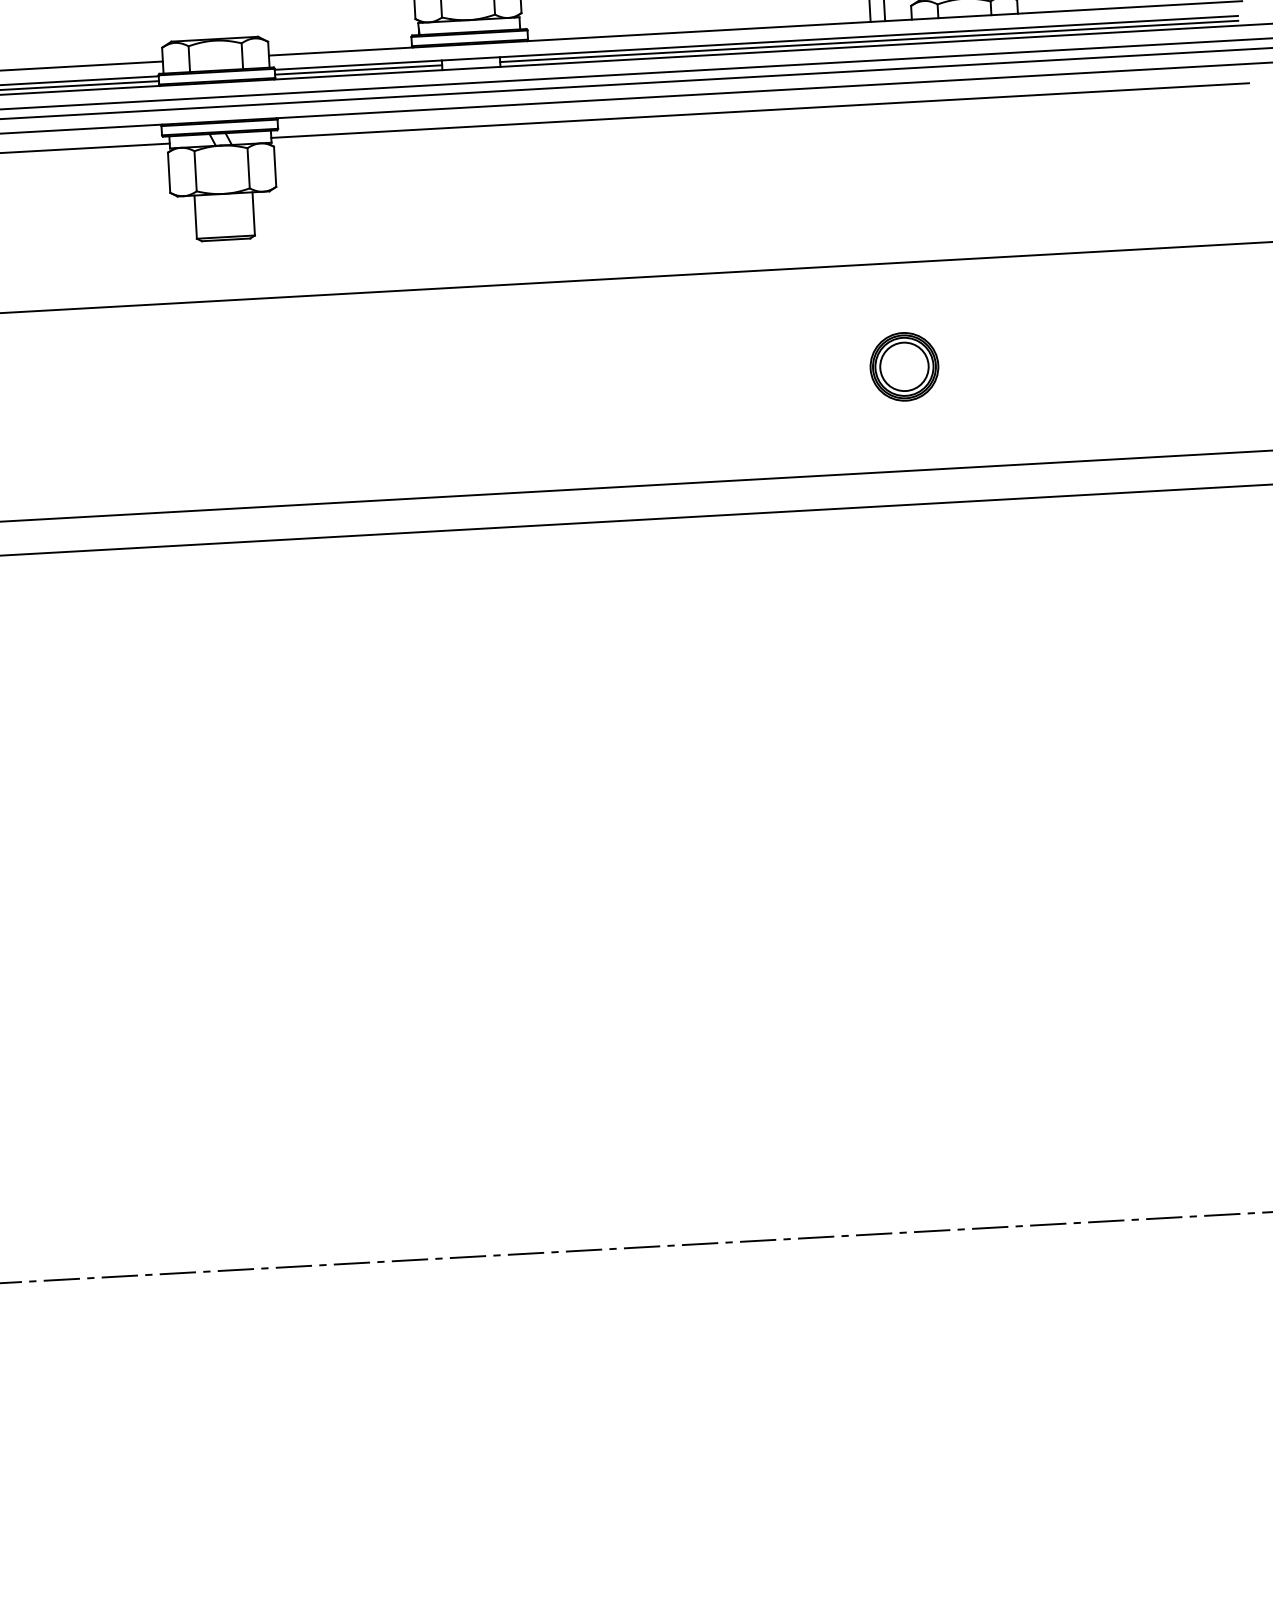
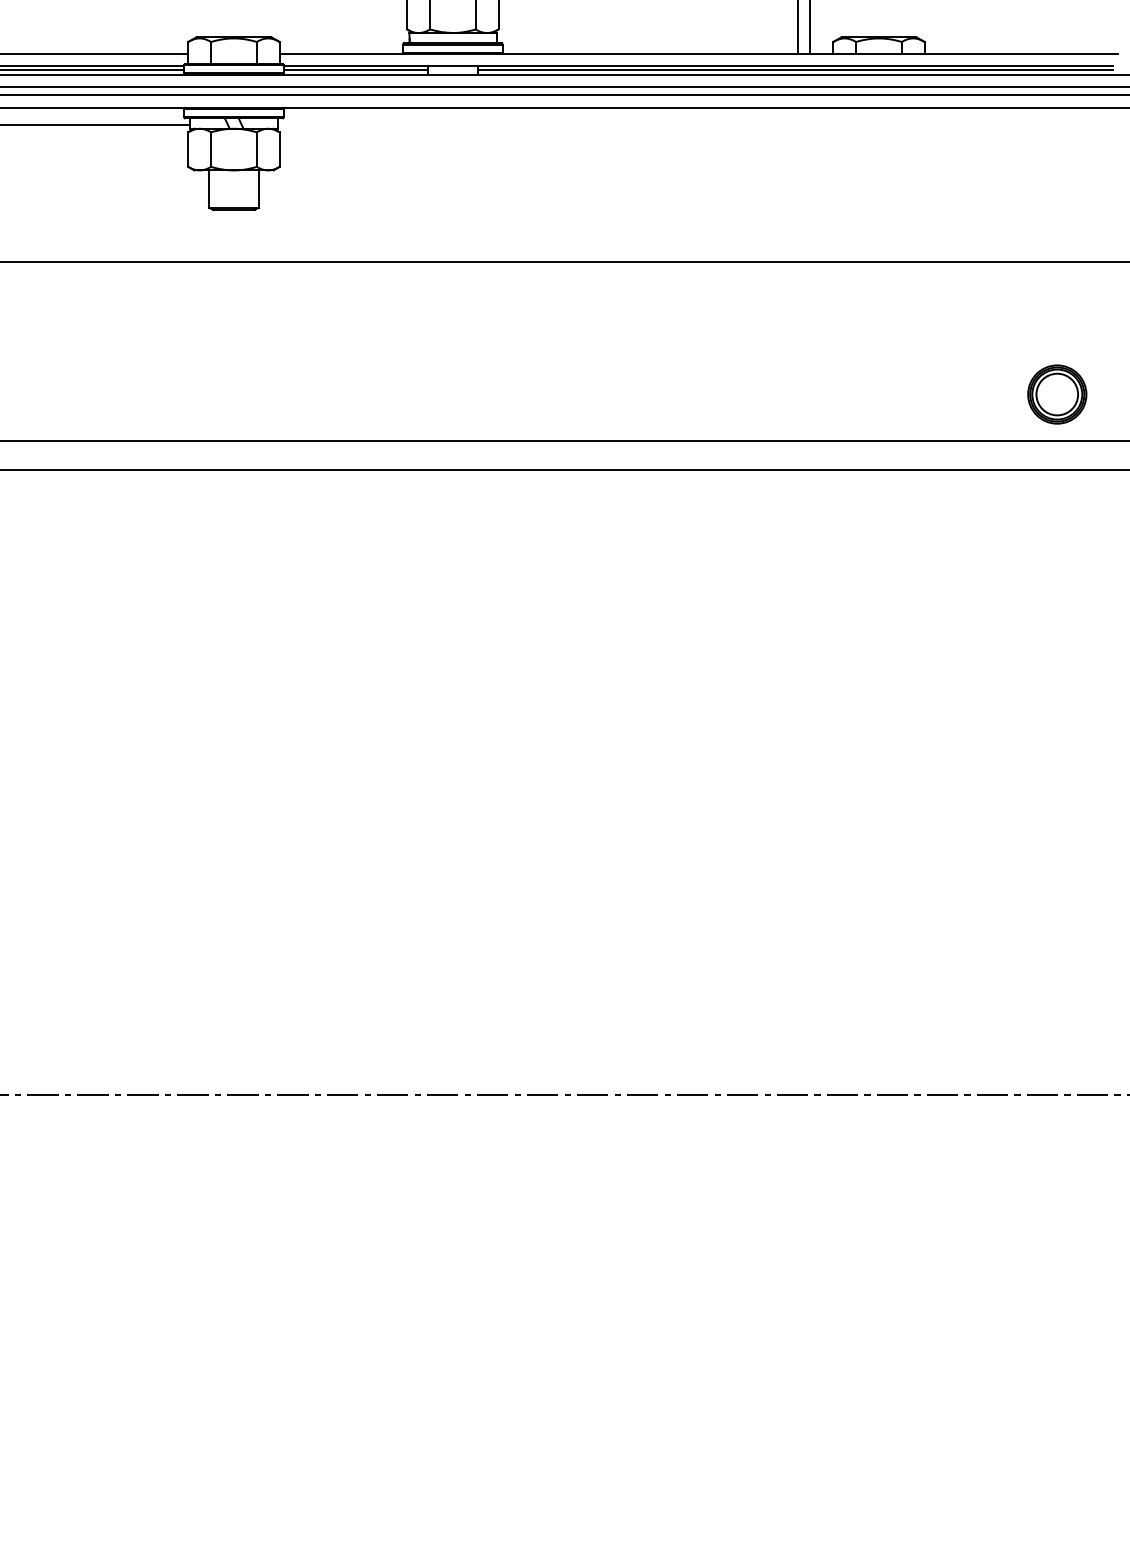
line: (759, 110) -> (698, 124), removed
part: (904, 366) -> (1057, 394), moved

